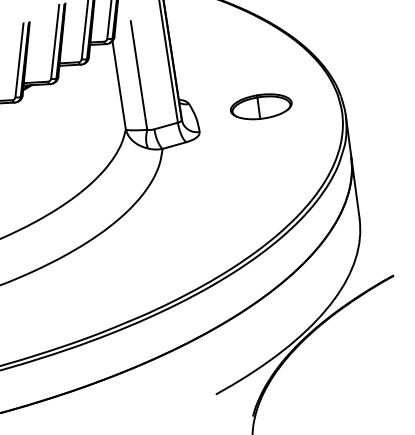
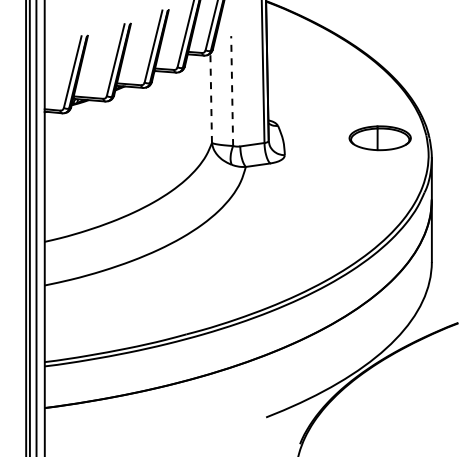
line: (139, 75) -> (232, 91), solid -> dashed
line: (119, 85) -> (211, 98), solid -> dashed
part: (260, 107) -> (379, 138), moved

